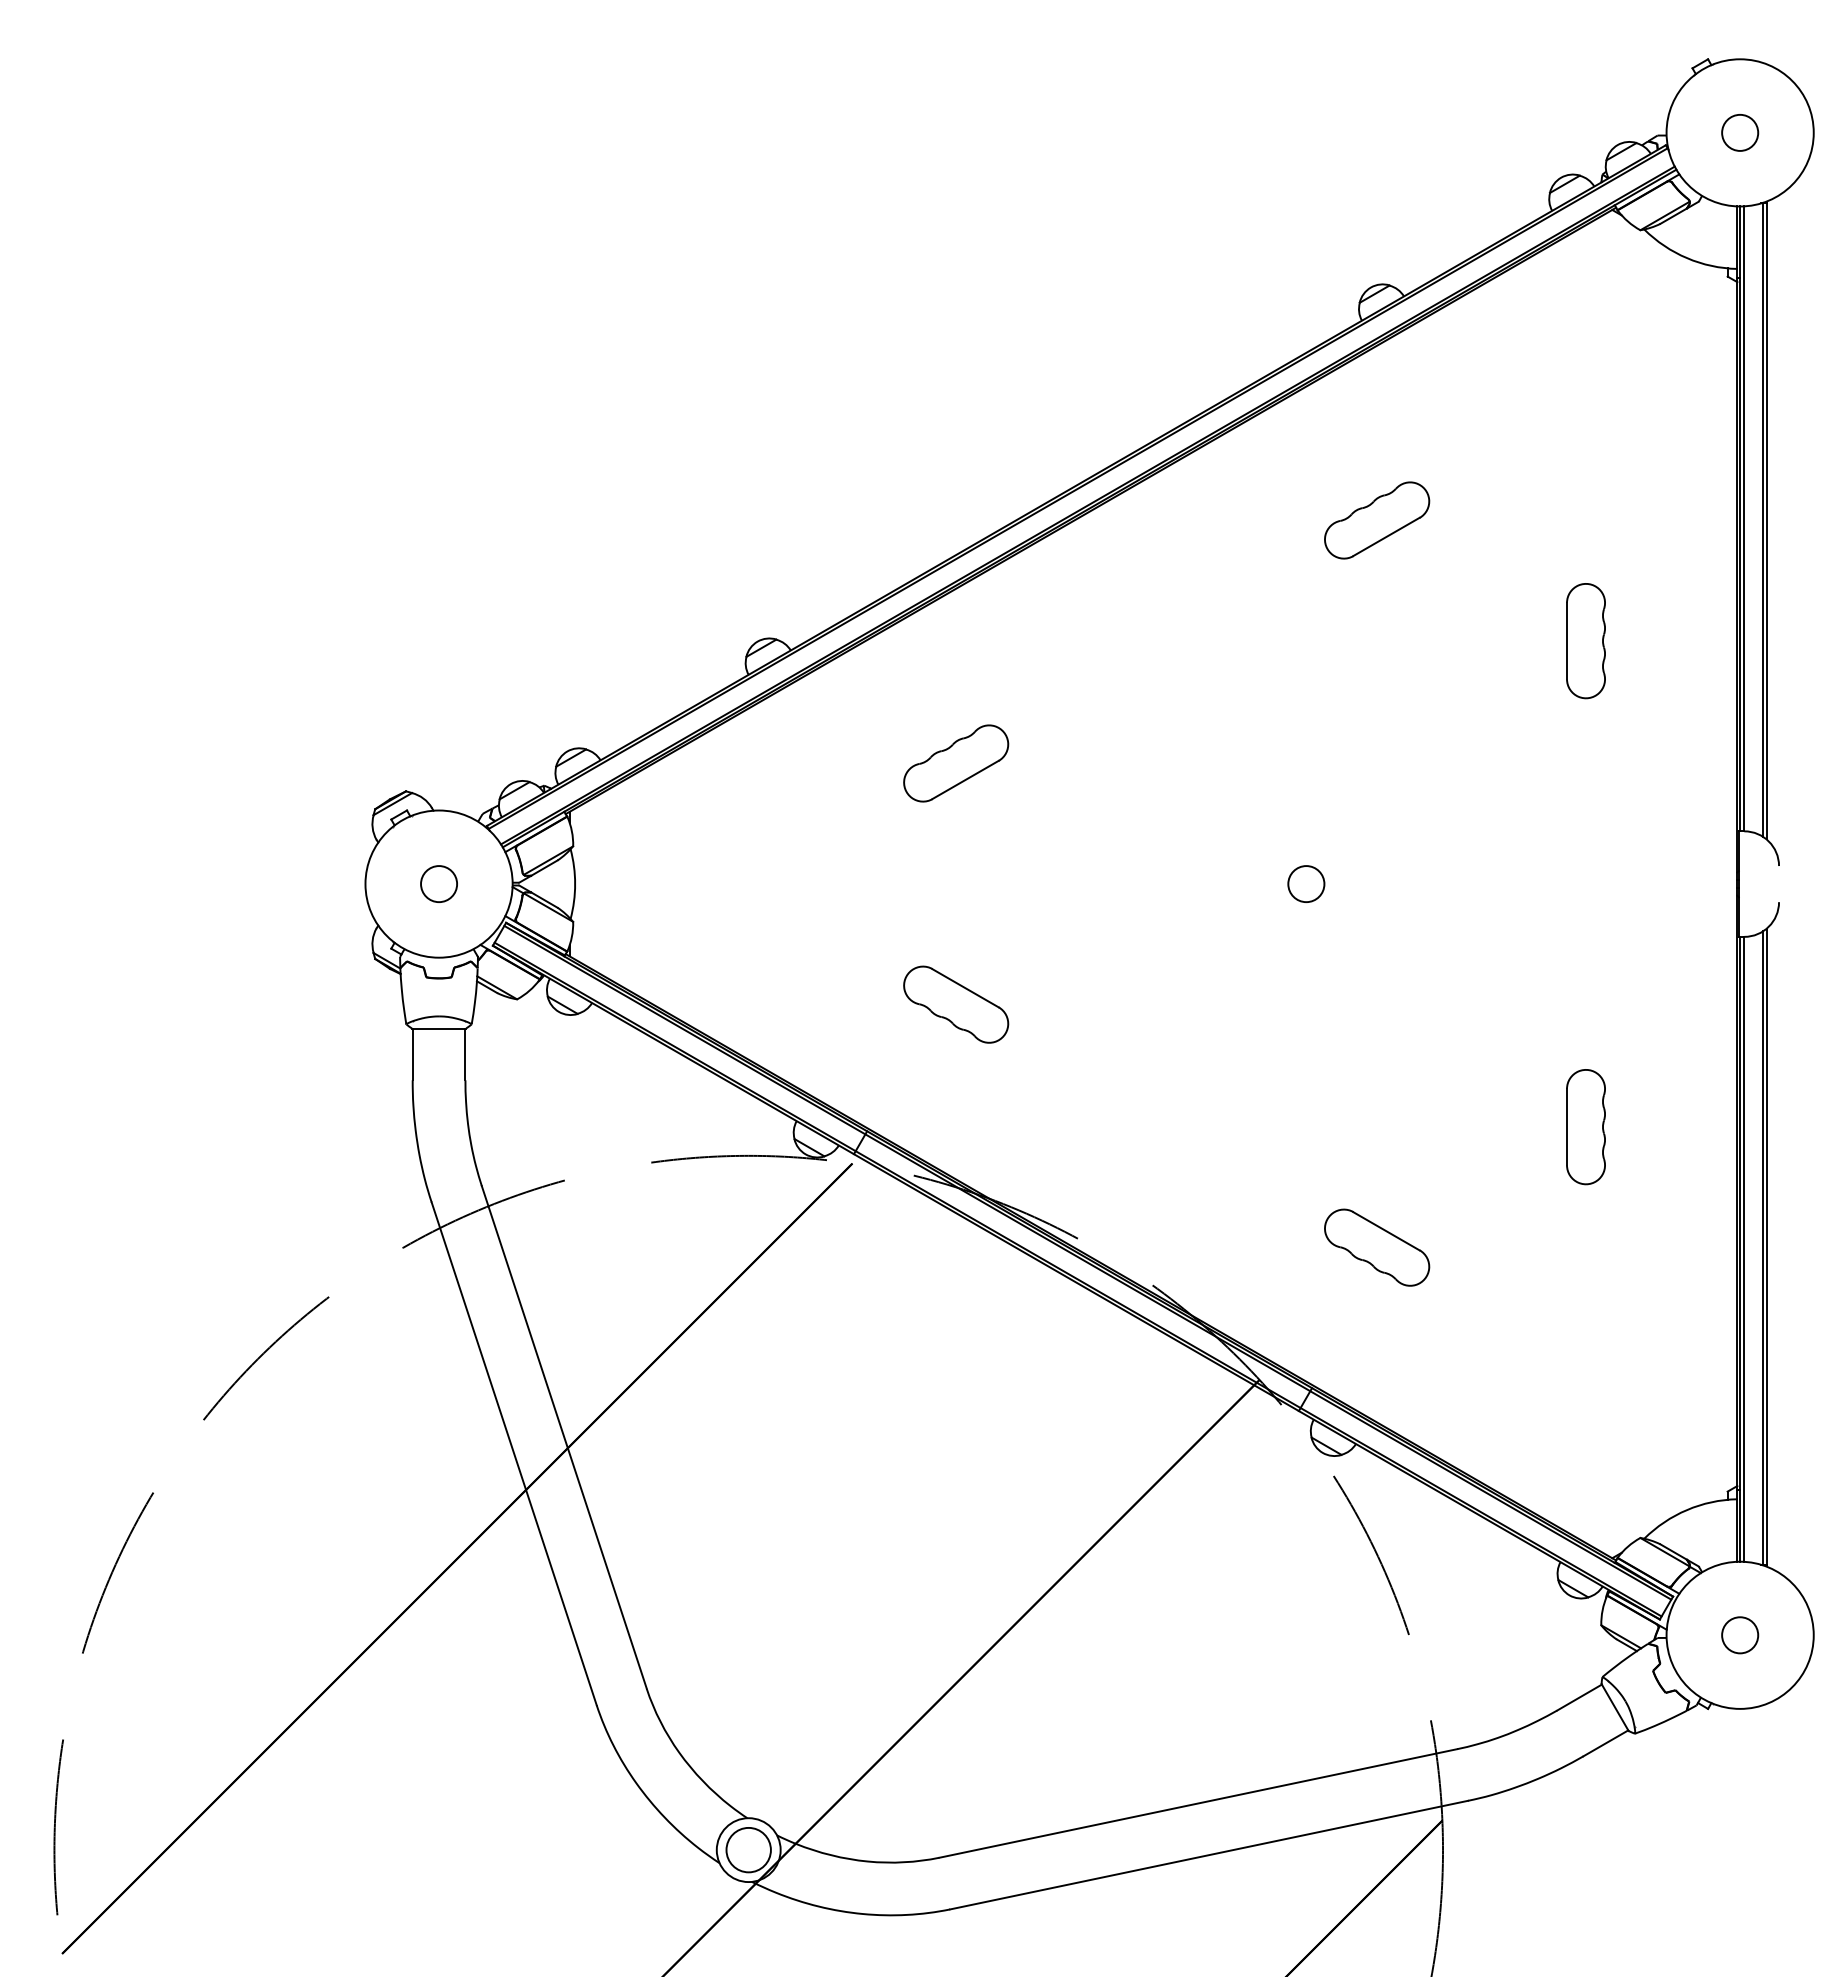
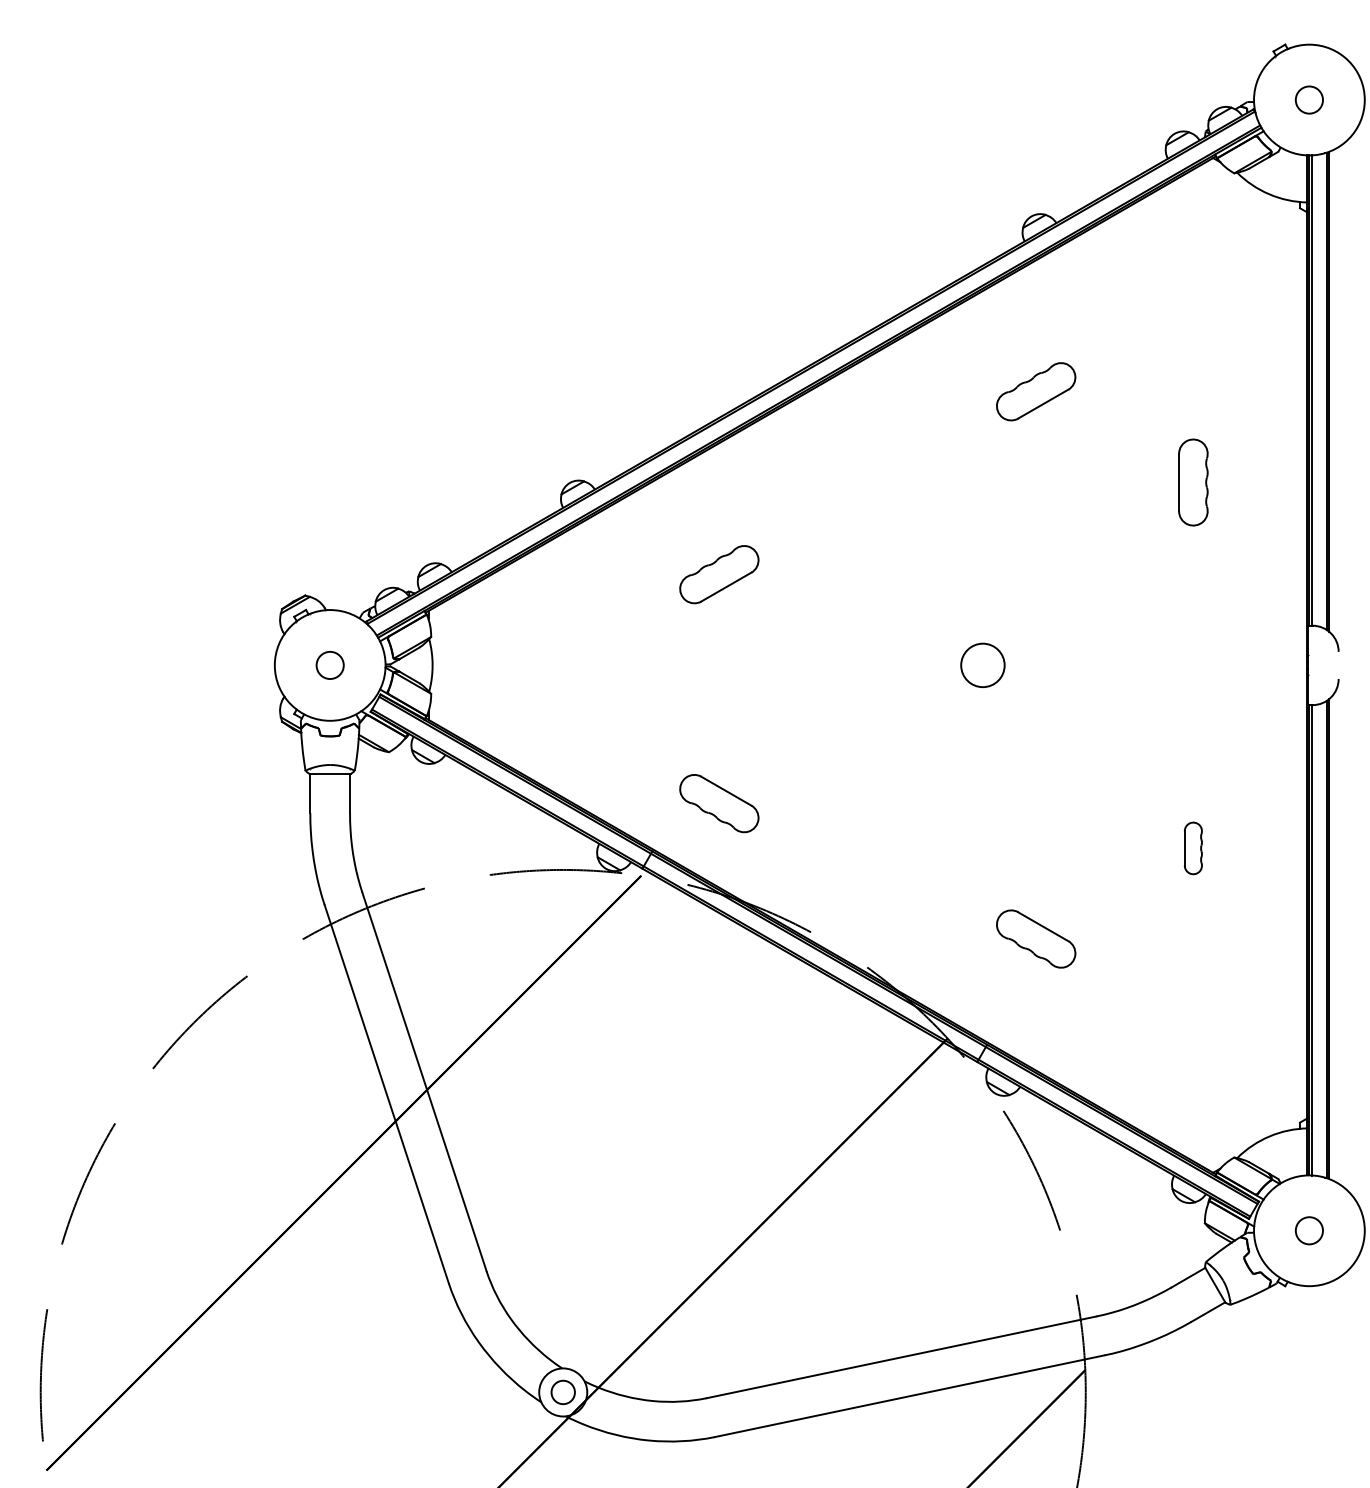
circle: (1306, 884) -> (983, 665), size x1.6
part: (956, 1004) -> (719, 803), moved
part: (1585, 1127) -> (1193, 848), size x0.6
circle: (748, 1849) -> (563, 1391), size x0.7

